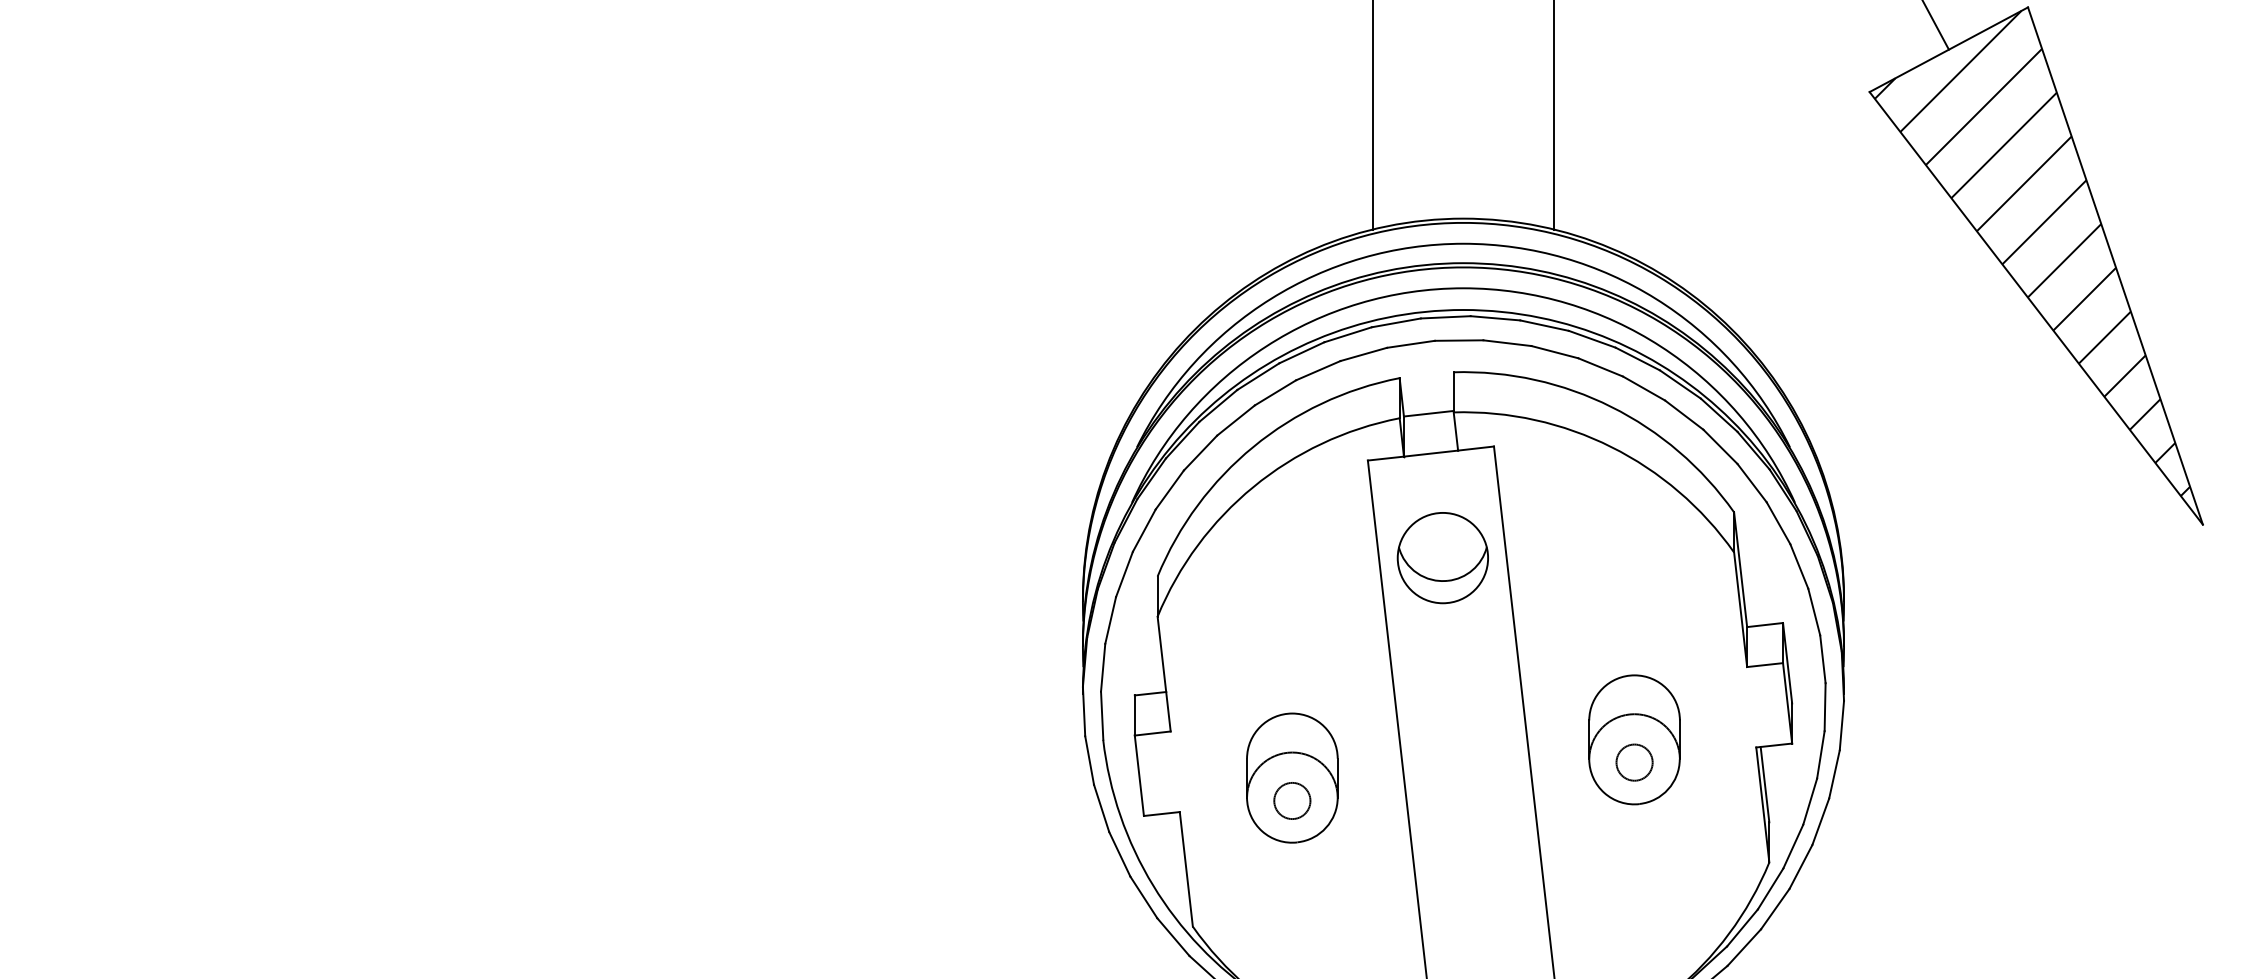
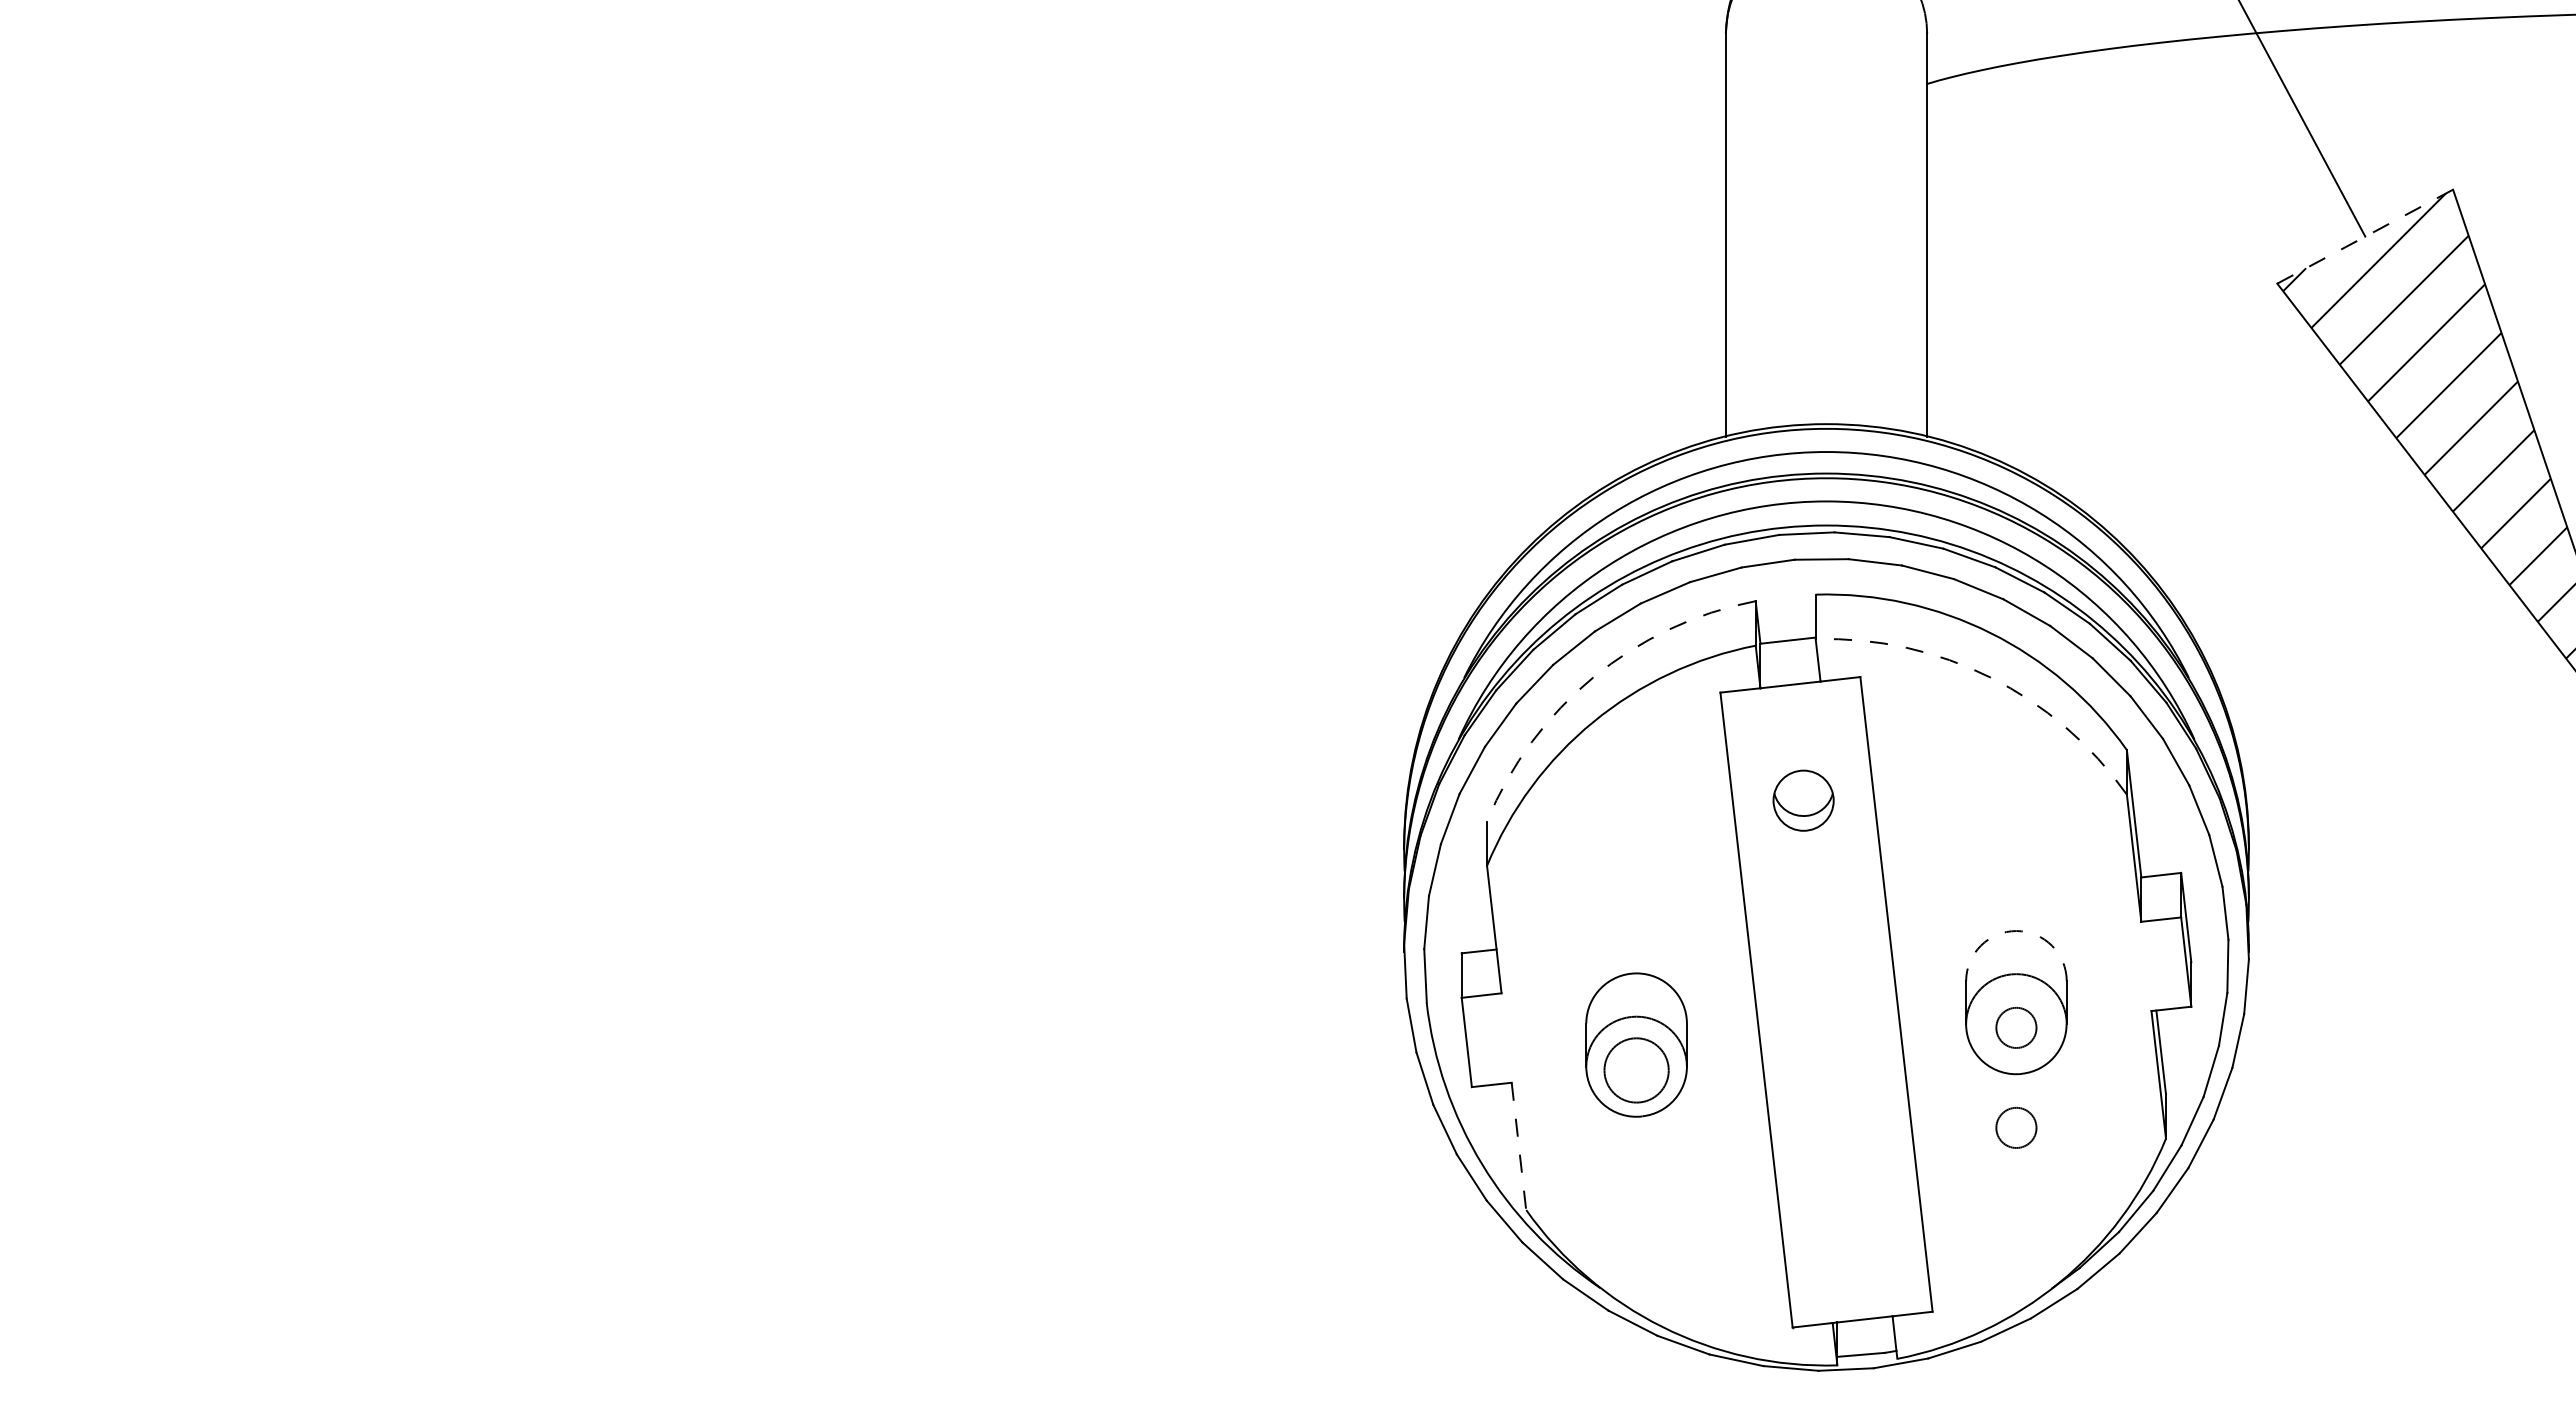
line: (1949, 49) -> (2365, 236), solid -> dashed
arc: (1253, 446) -> (1593, 677), solid -> dashed
arc: (1611, 446) -> (1990, 677), solid -> dashed
part: (1442, 557) -> (1803, 800), size x0.6
arc: (1634, 675) -> (2016, 931), solid -> dashed
circle: (1292, 801) -> (1636, 1070), size x1.6
circle: (1634, 852) -> (2016, 1127), added
line: (1186, 869) -> (1519, 1146), solid -> dashed

